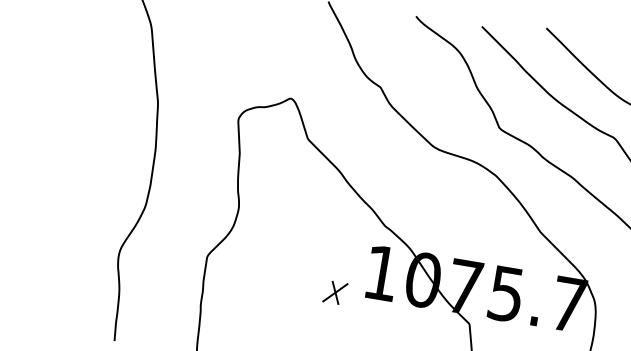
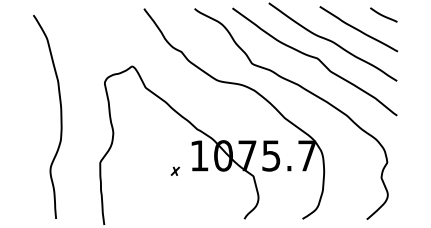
part: (335, 293) -> (175, 171), size x0.6

